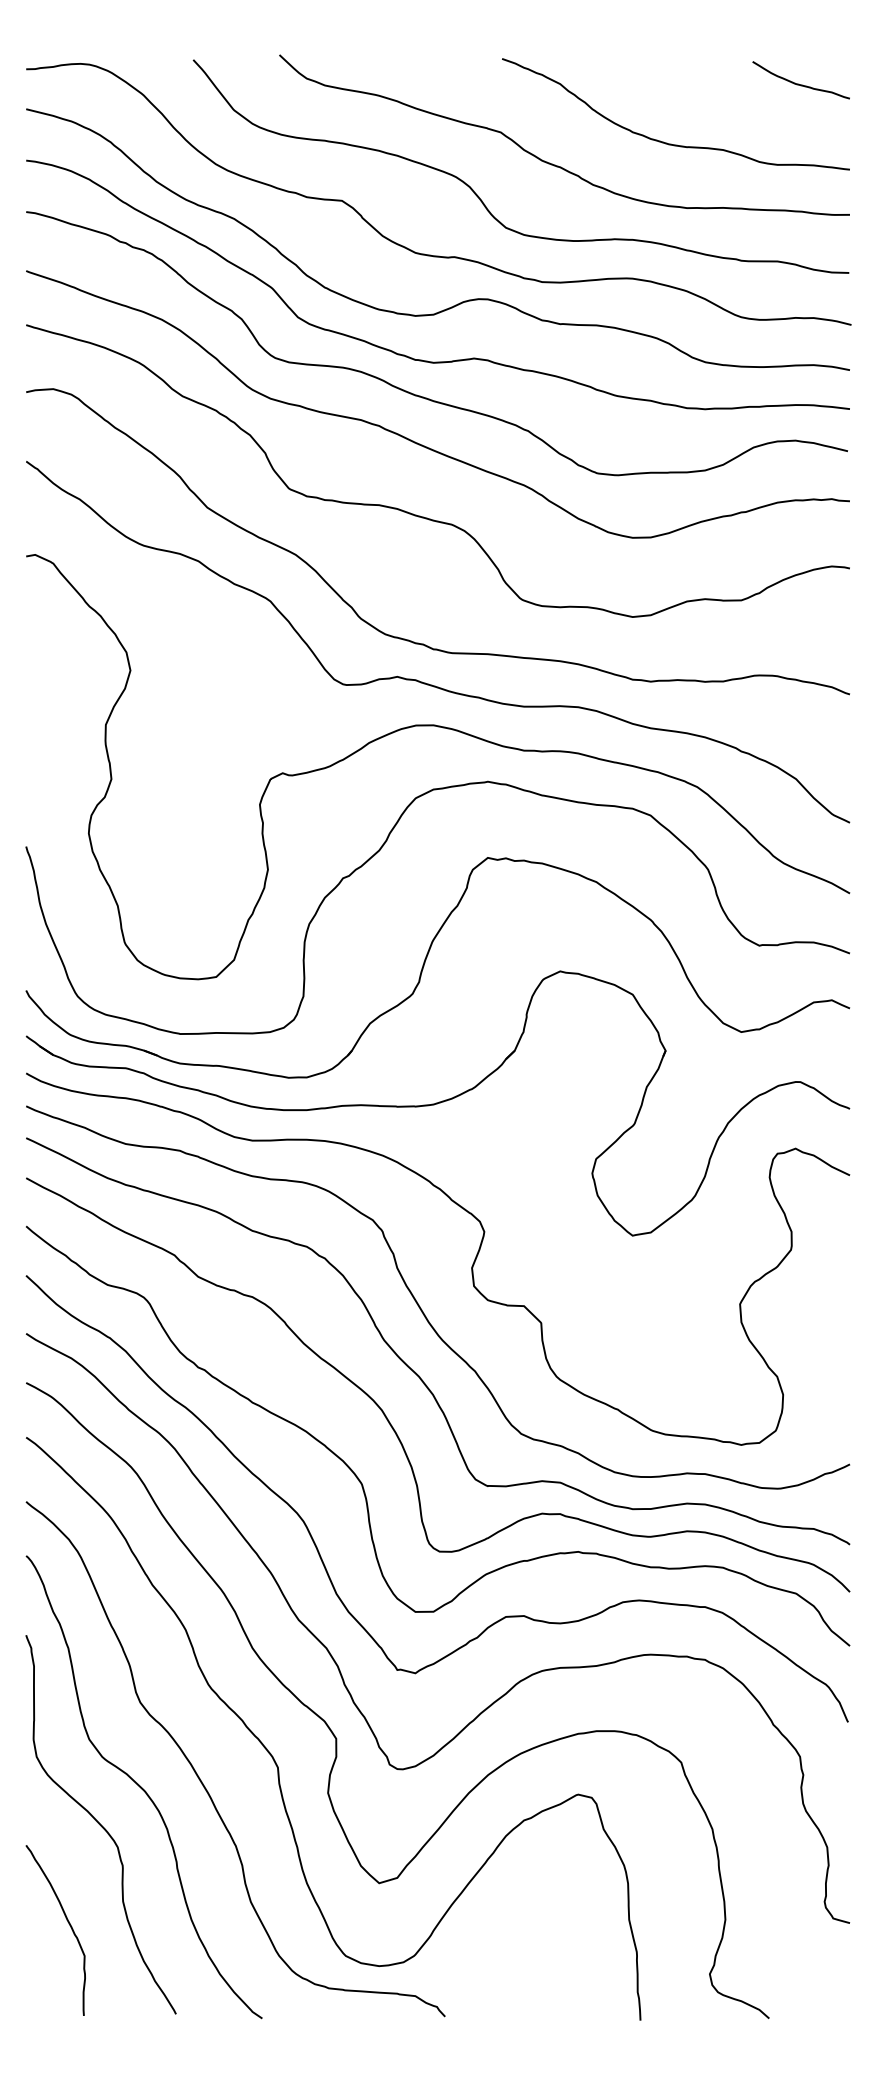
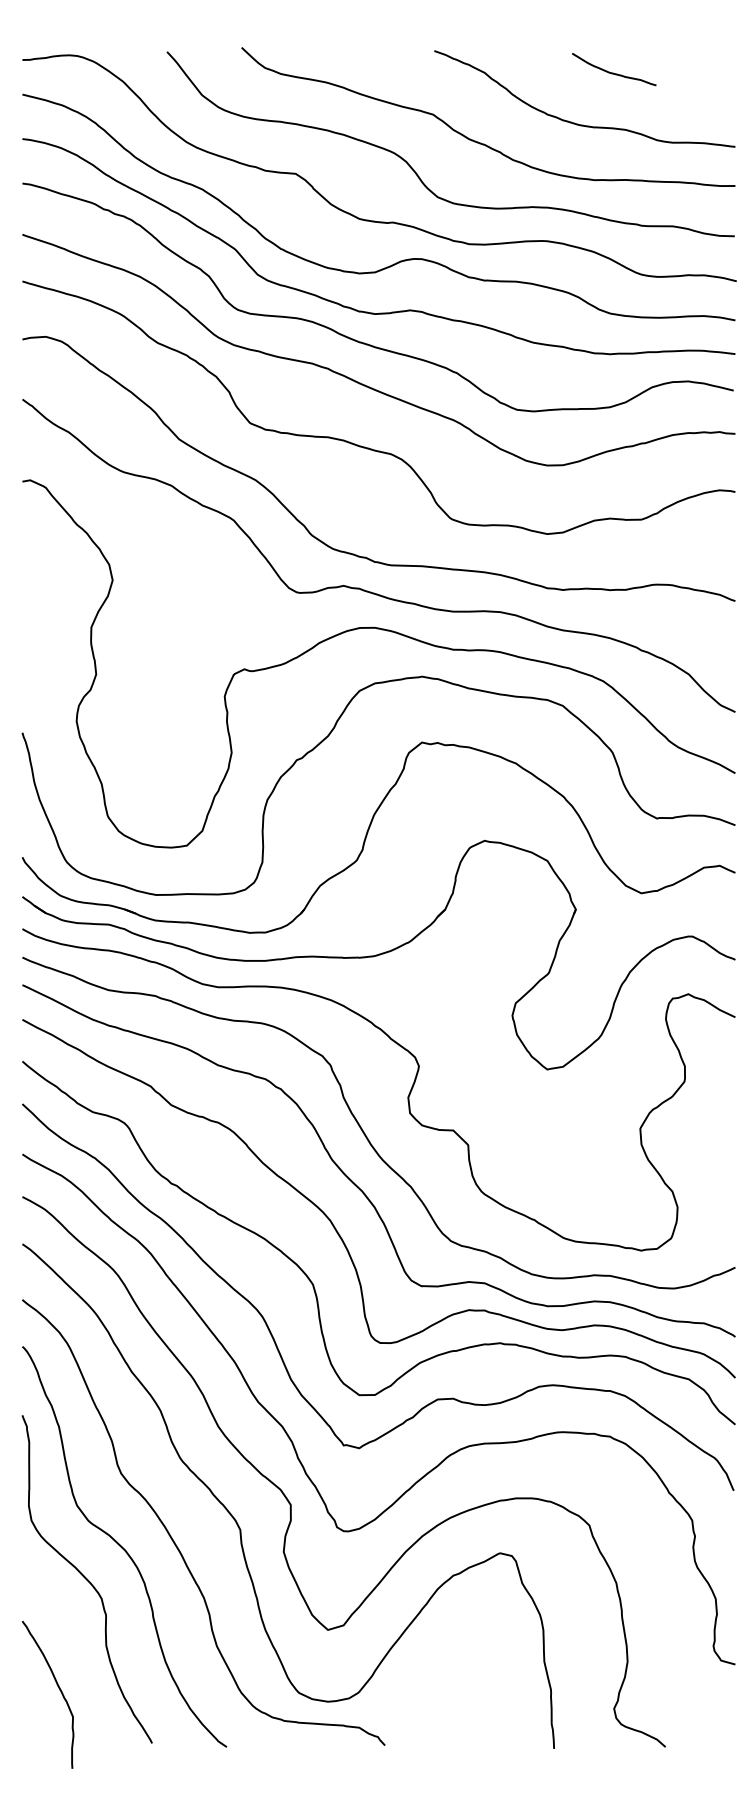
curve: (800, 83) -> (613, 72), moved
curve: (67, 1923) -> (58, 1688), moved

